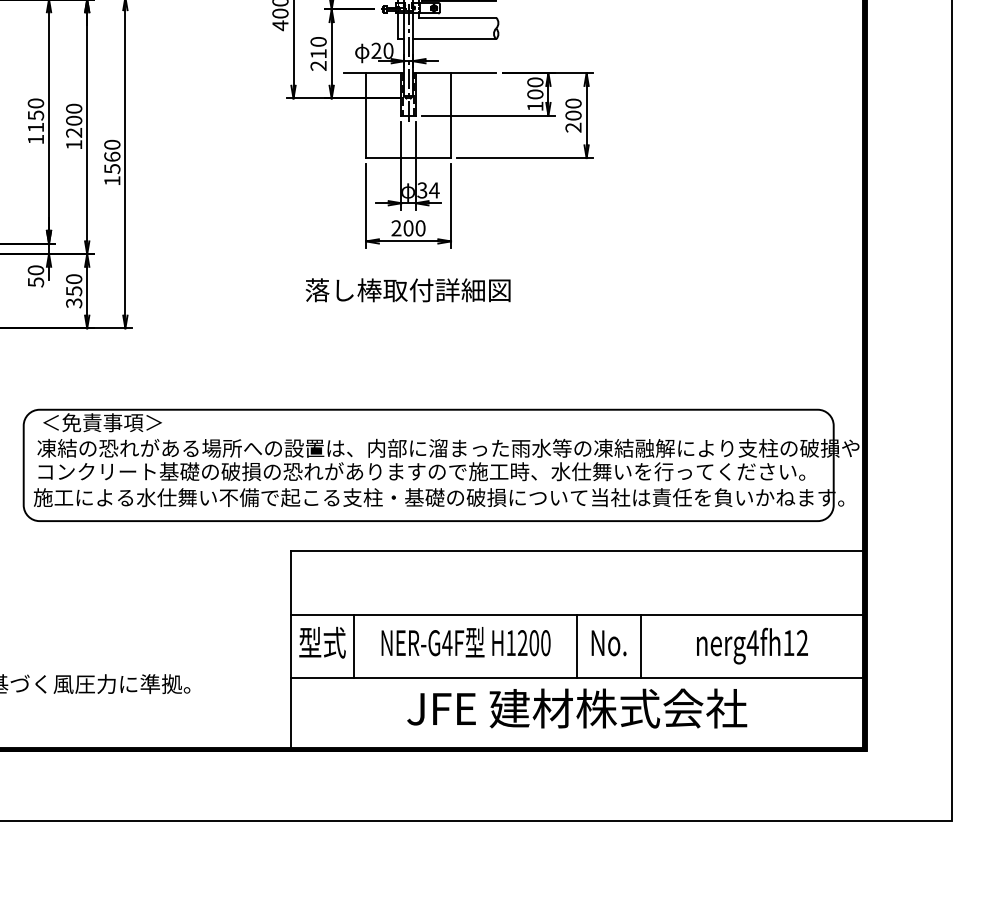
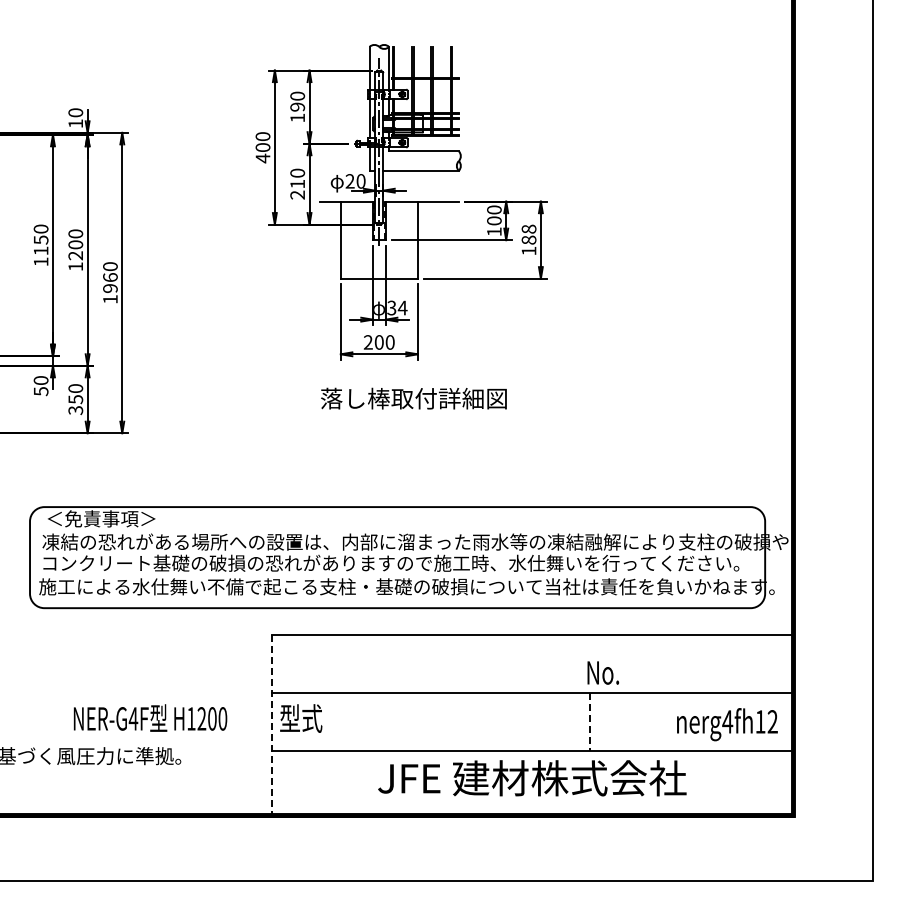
text: (572, 114) -> (528, 239), 200 -> 188
text: (112, 168) -> (110, 288), 1560 -> 1960
text: (407, 290) -> (413, 398), moved
text: (466, 641) -> (150, 717), moved
text: (609, 642) -> (603, 672), moved
line: (354, 645) -> (330, 721), removed
line: (577, 645) -> (532, 721), removed
line: (640, 645) -> (589, 721), solid -> dashed
text: (752, 645) -> (727, 724), moved
line: (290, 649) -> (272, 724), solid -> dashed

